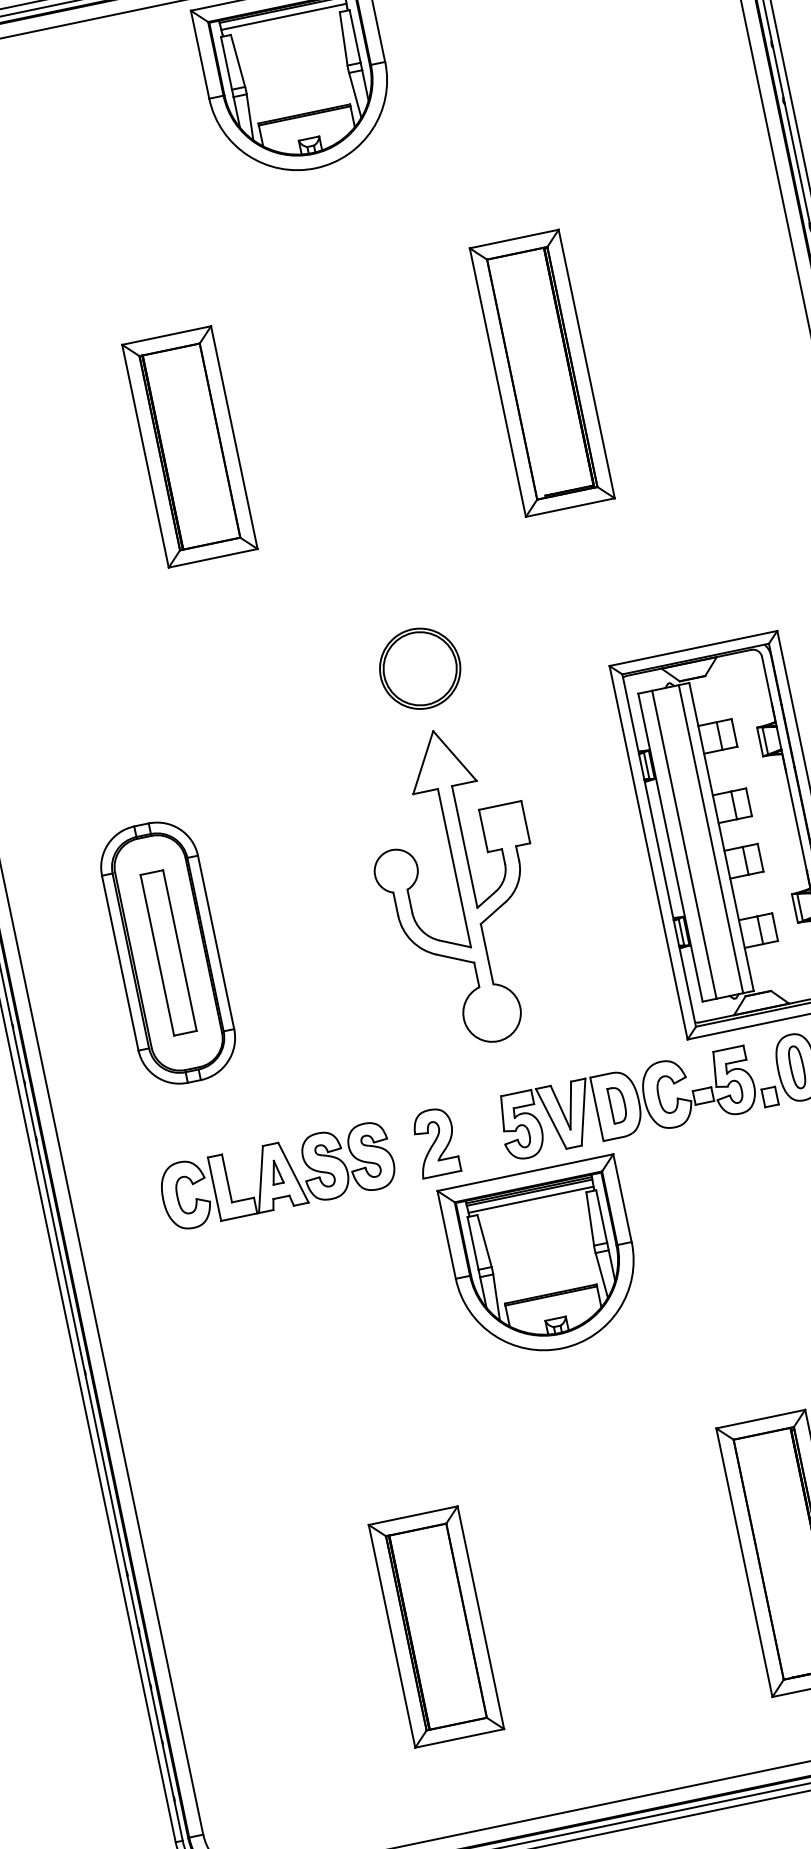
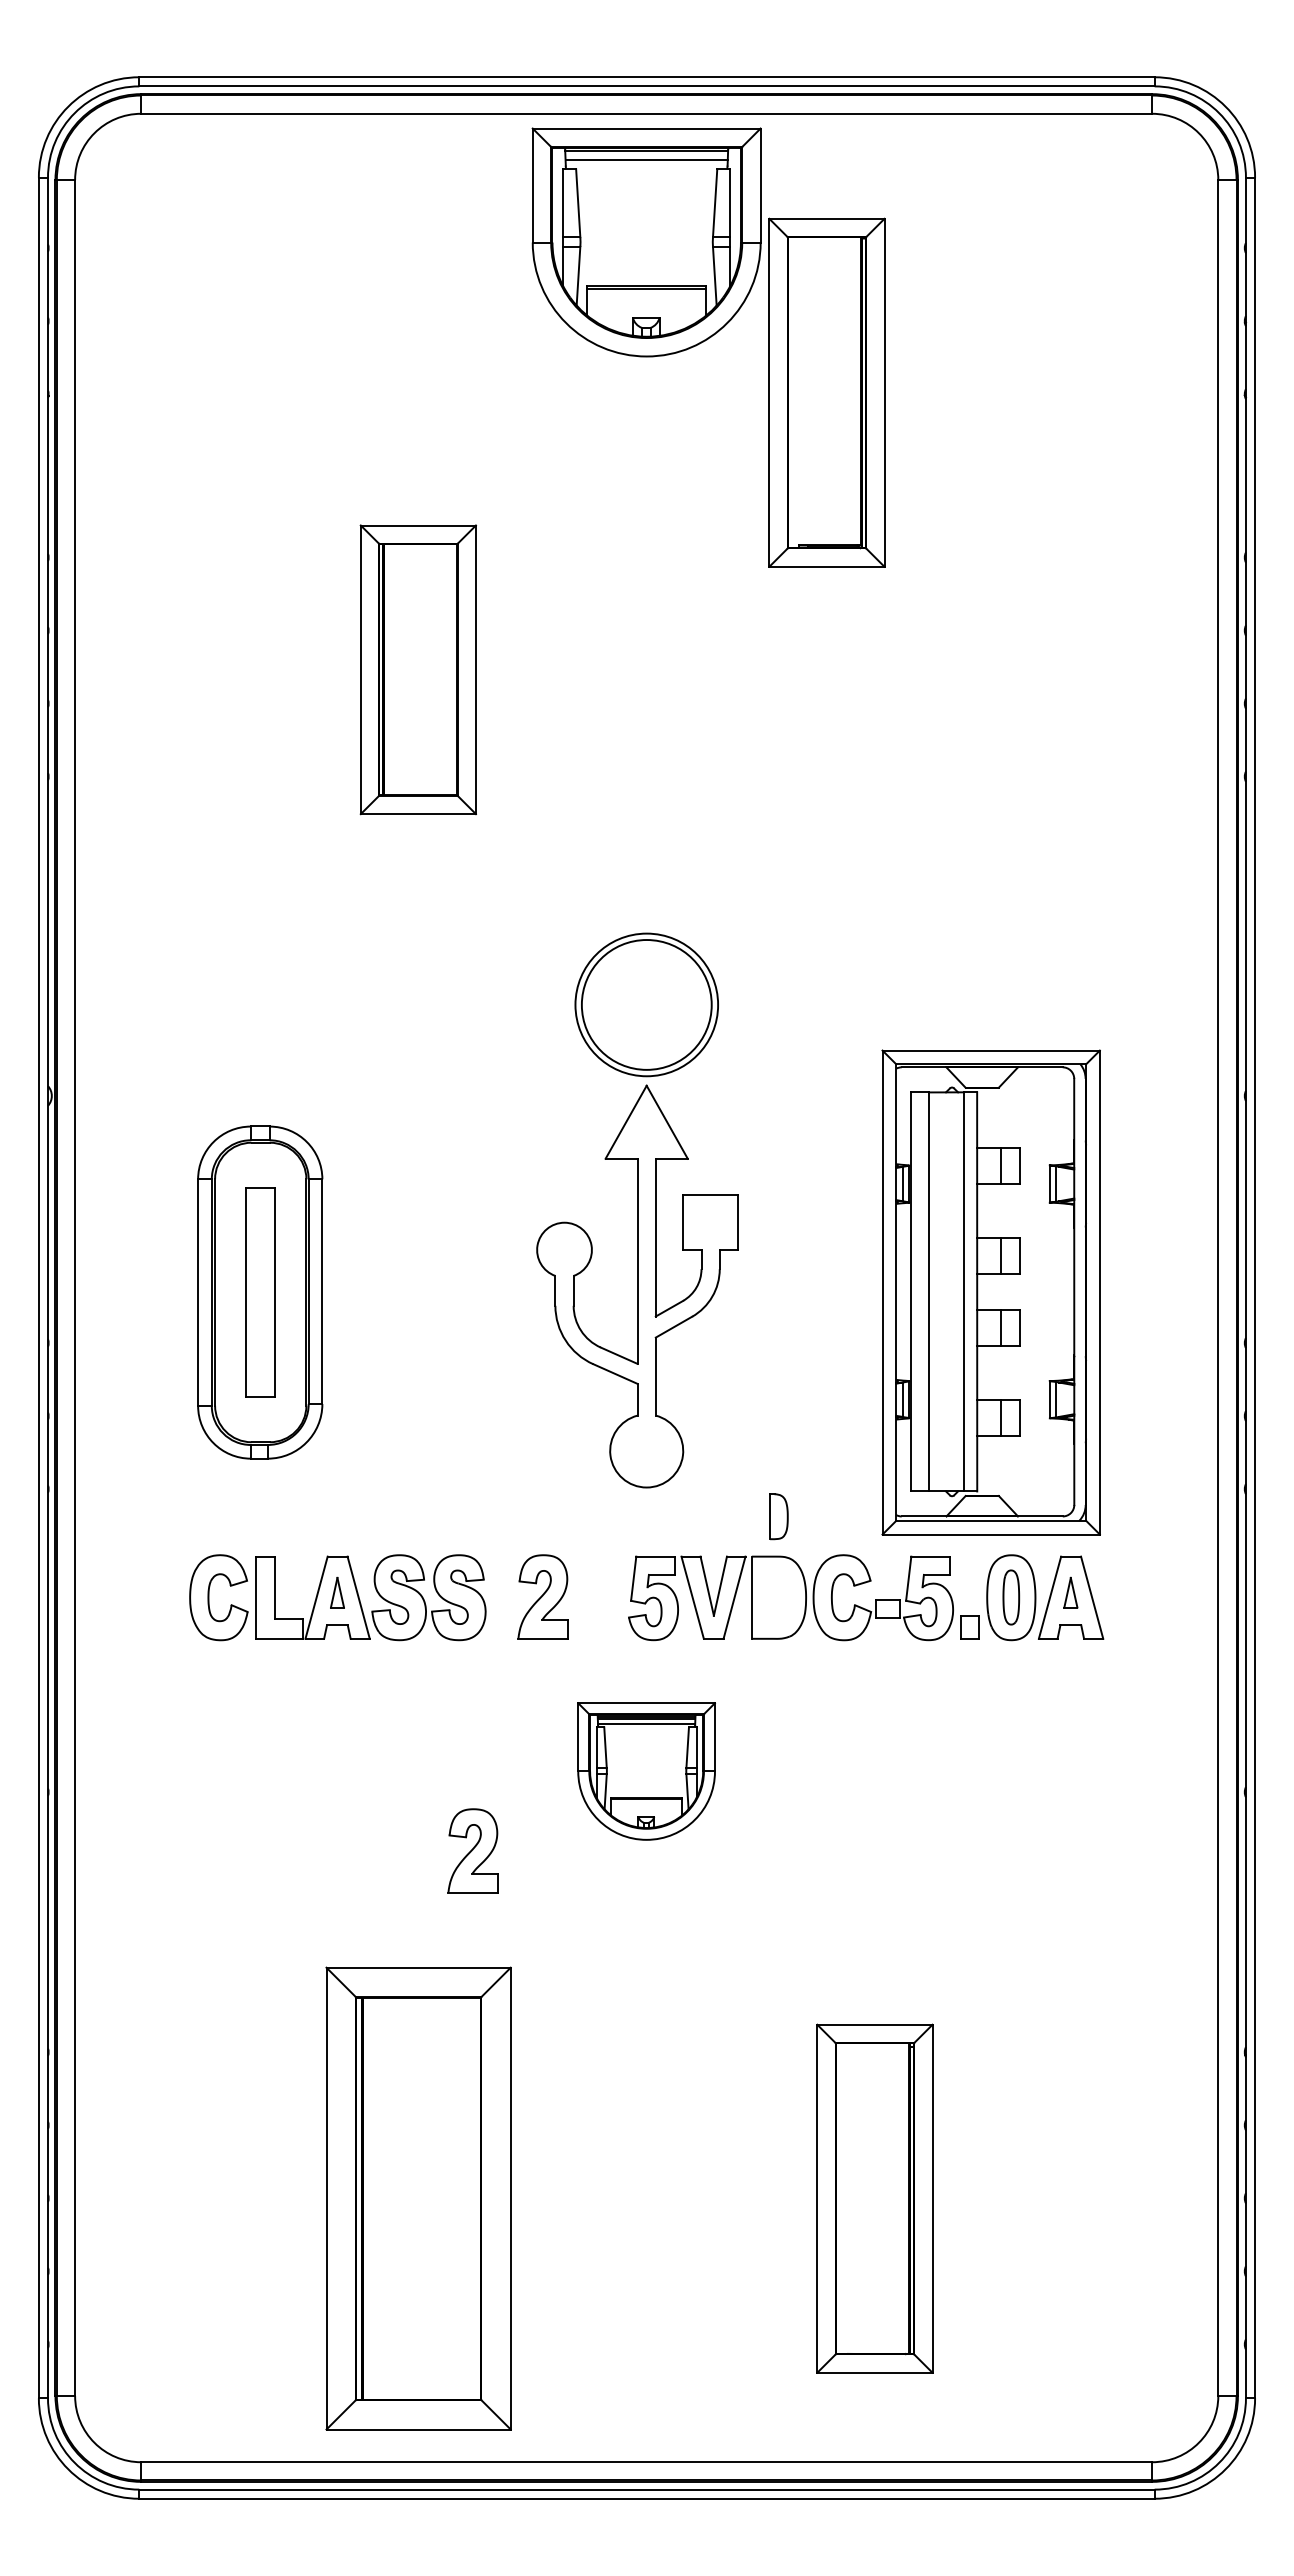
part: (541, 373) -> (826, 392), moved
part: (419, 668) -> (646, 1004), size x1.4
part: (617, 1104) -> (778, 1516), moved
part: (543, 1260) -> (646, 1771), size x0.6
part: (422, 1349) -> (472, 1850), added
part: (435, 1626) -> (417, 2198), size x1.6

